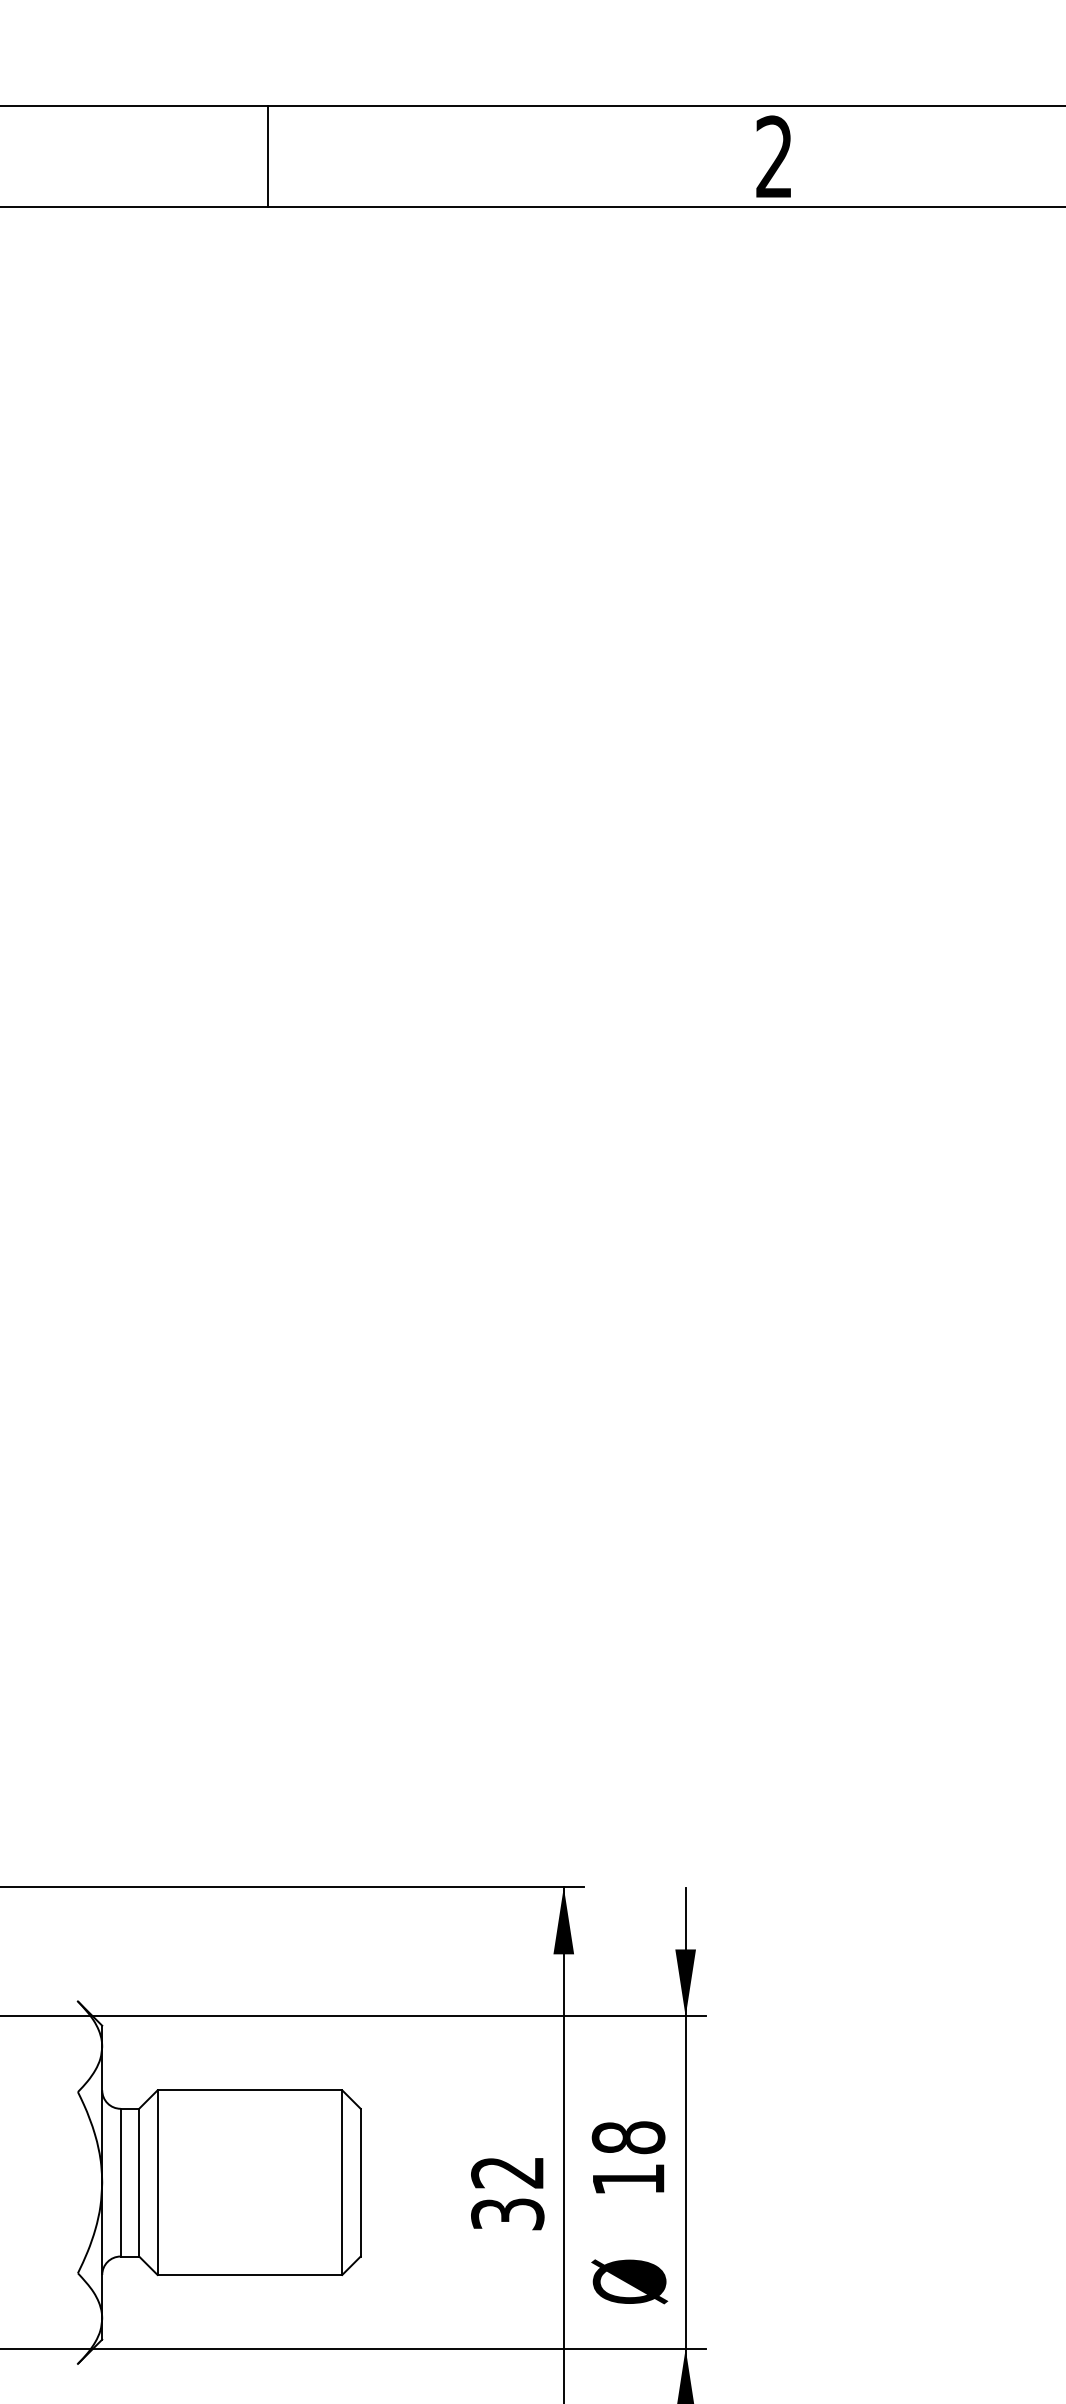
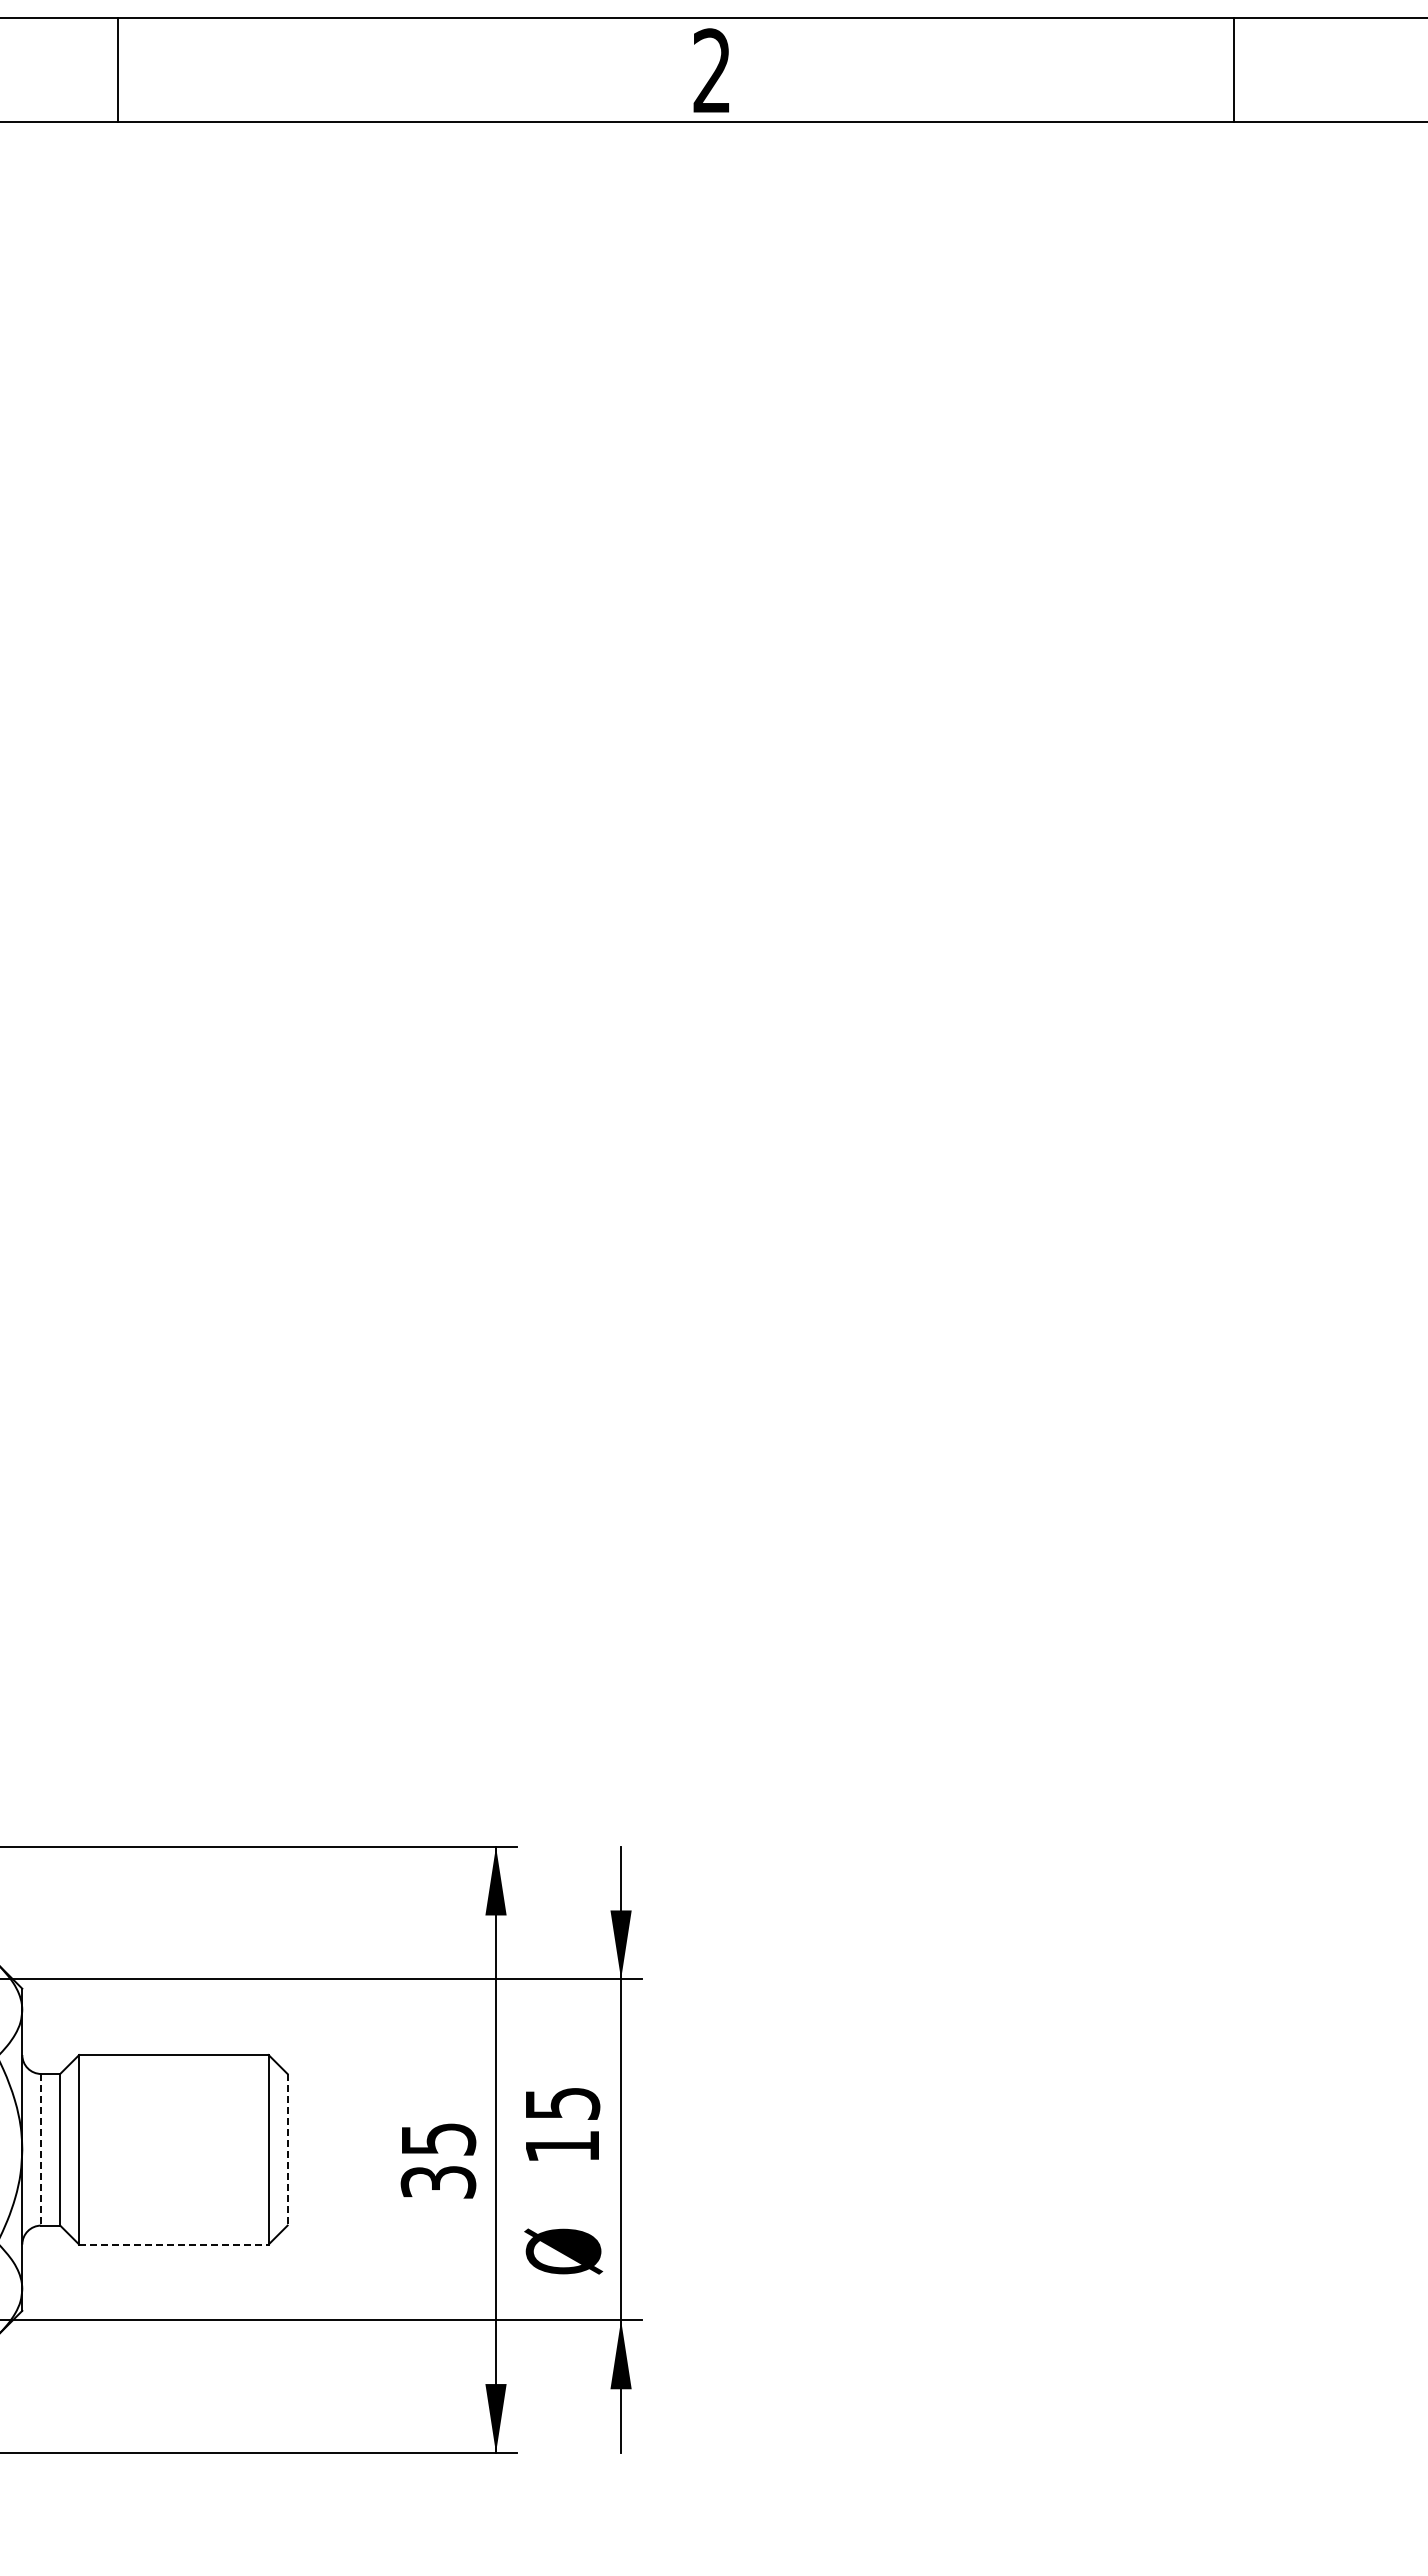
line: (268, 156) -> (118, 70), moved
text: (628, 2137) -> (562, 2103), 18 -> 15
text: (507, 2172) -> (438, 2139), 32 -> 35
line: (120, 2182) -> (41, 2149), solid -> dashed
line: (360, 2182) -> (287, 2149), solid -> dashed
line: (249, 2274) -> (173, 2244), solid -> dashed

